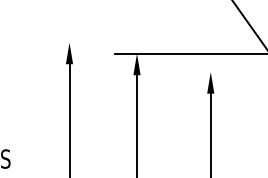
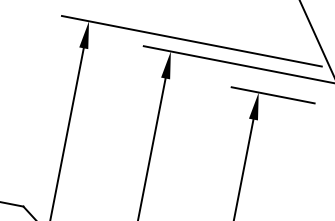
line: (151, 42) -> (191, 41), added
line: (222, 72) -> (273, 95), added

